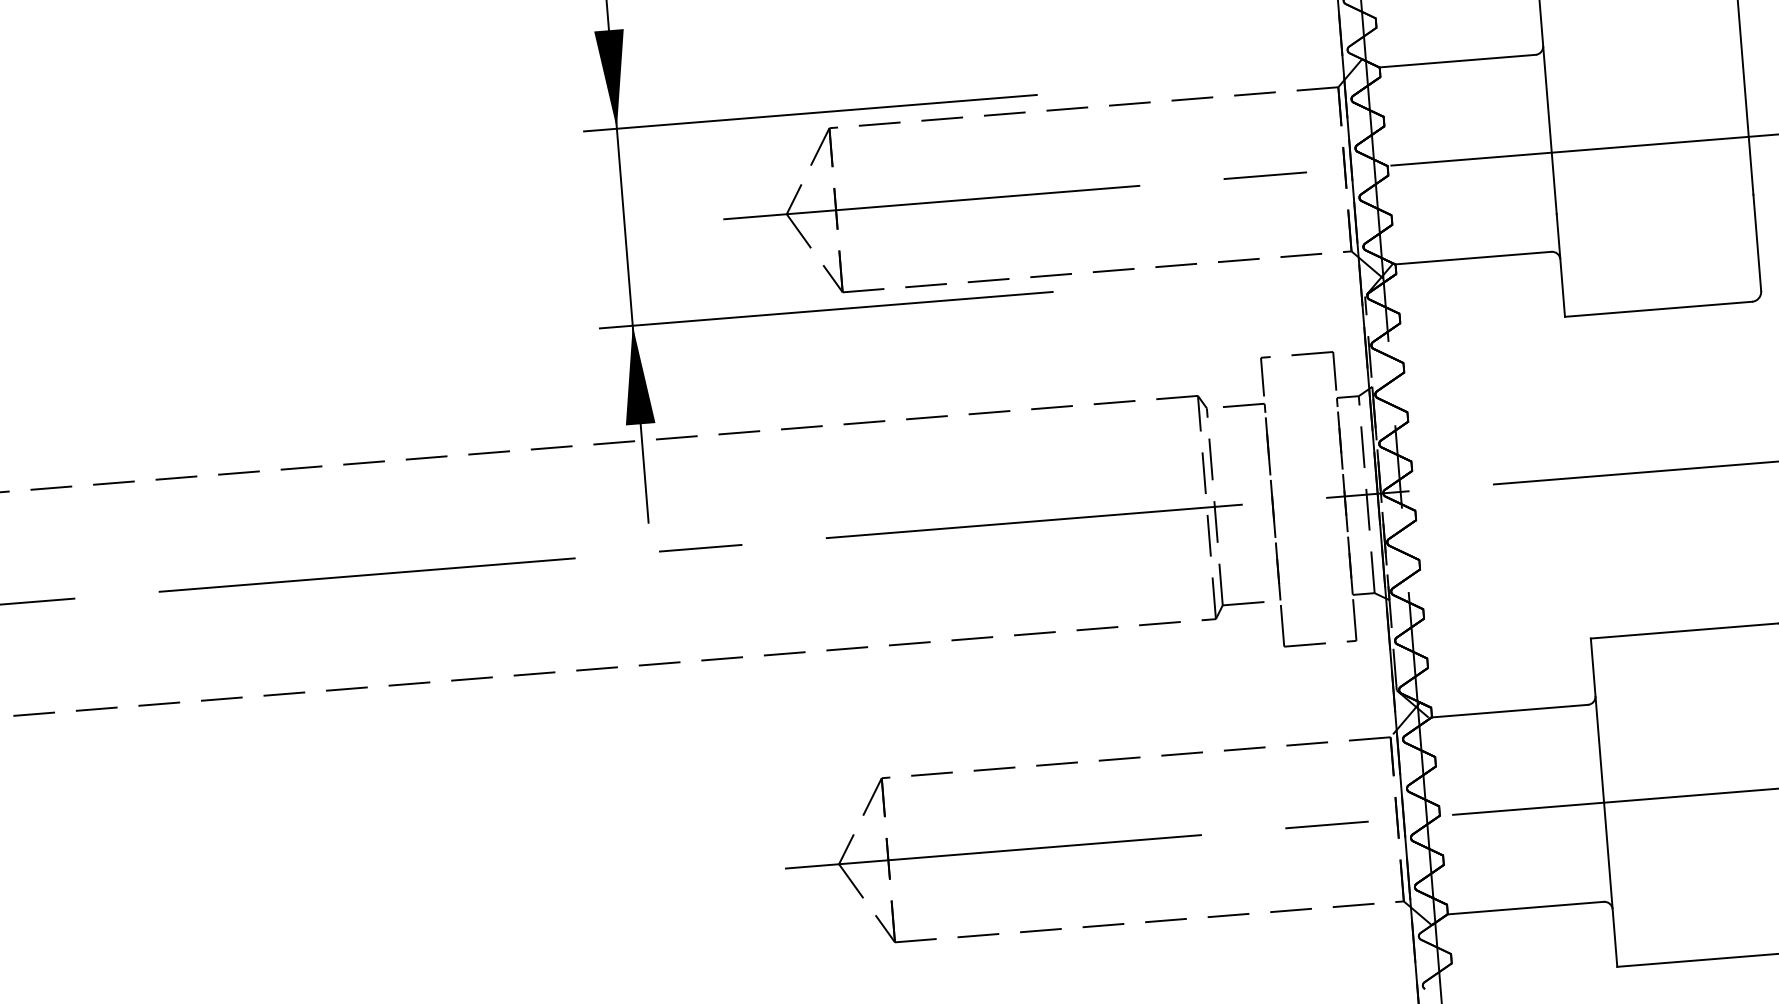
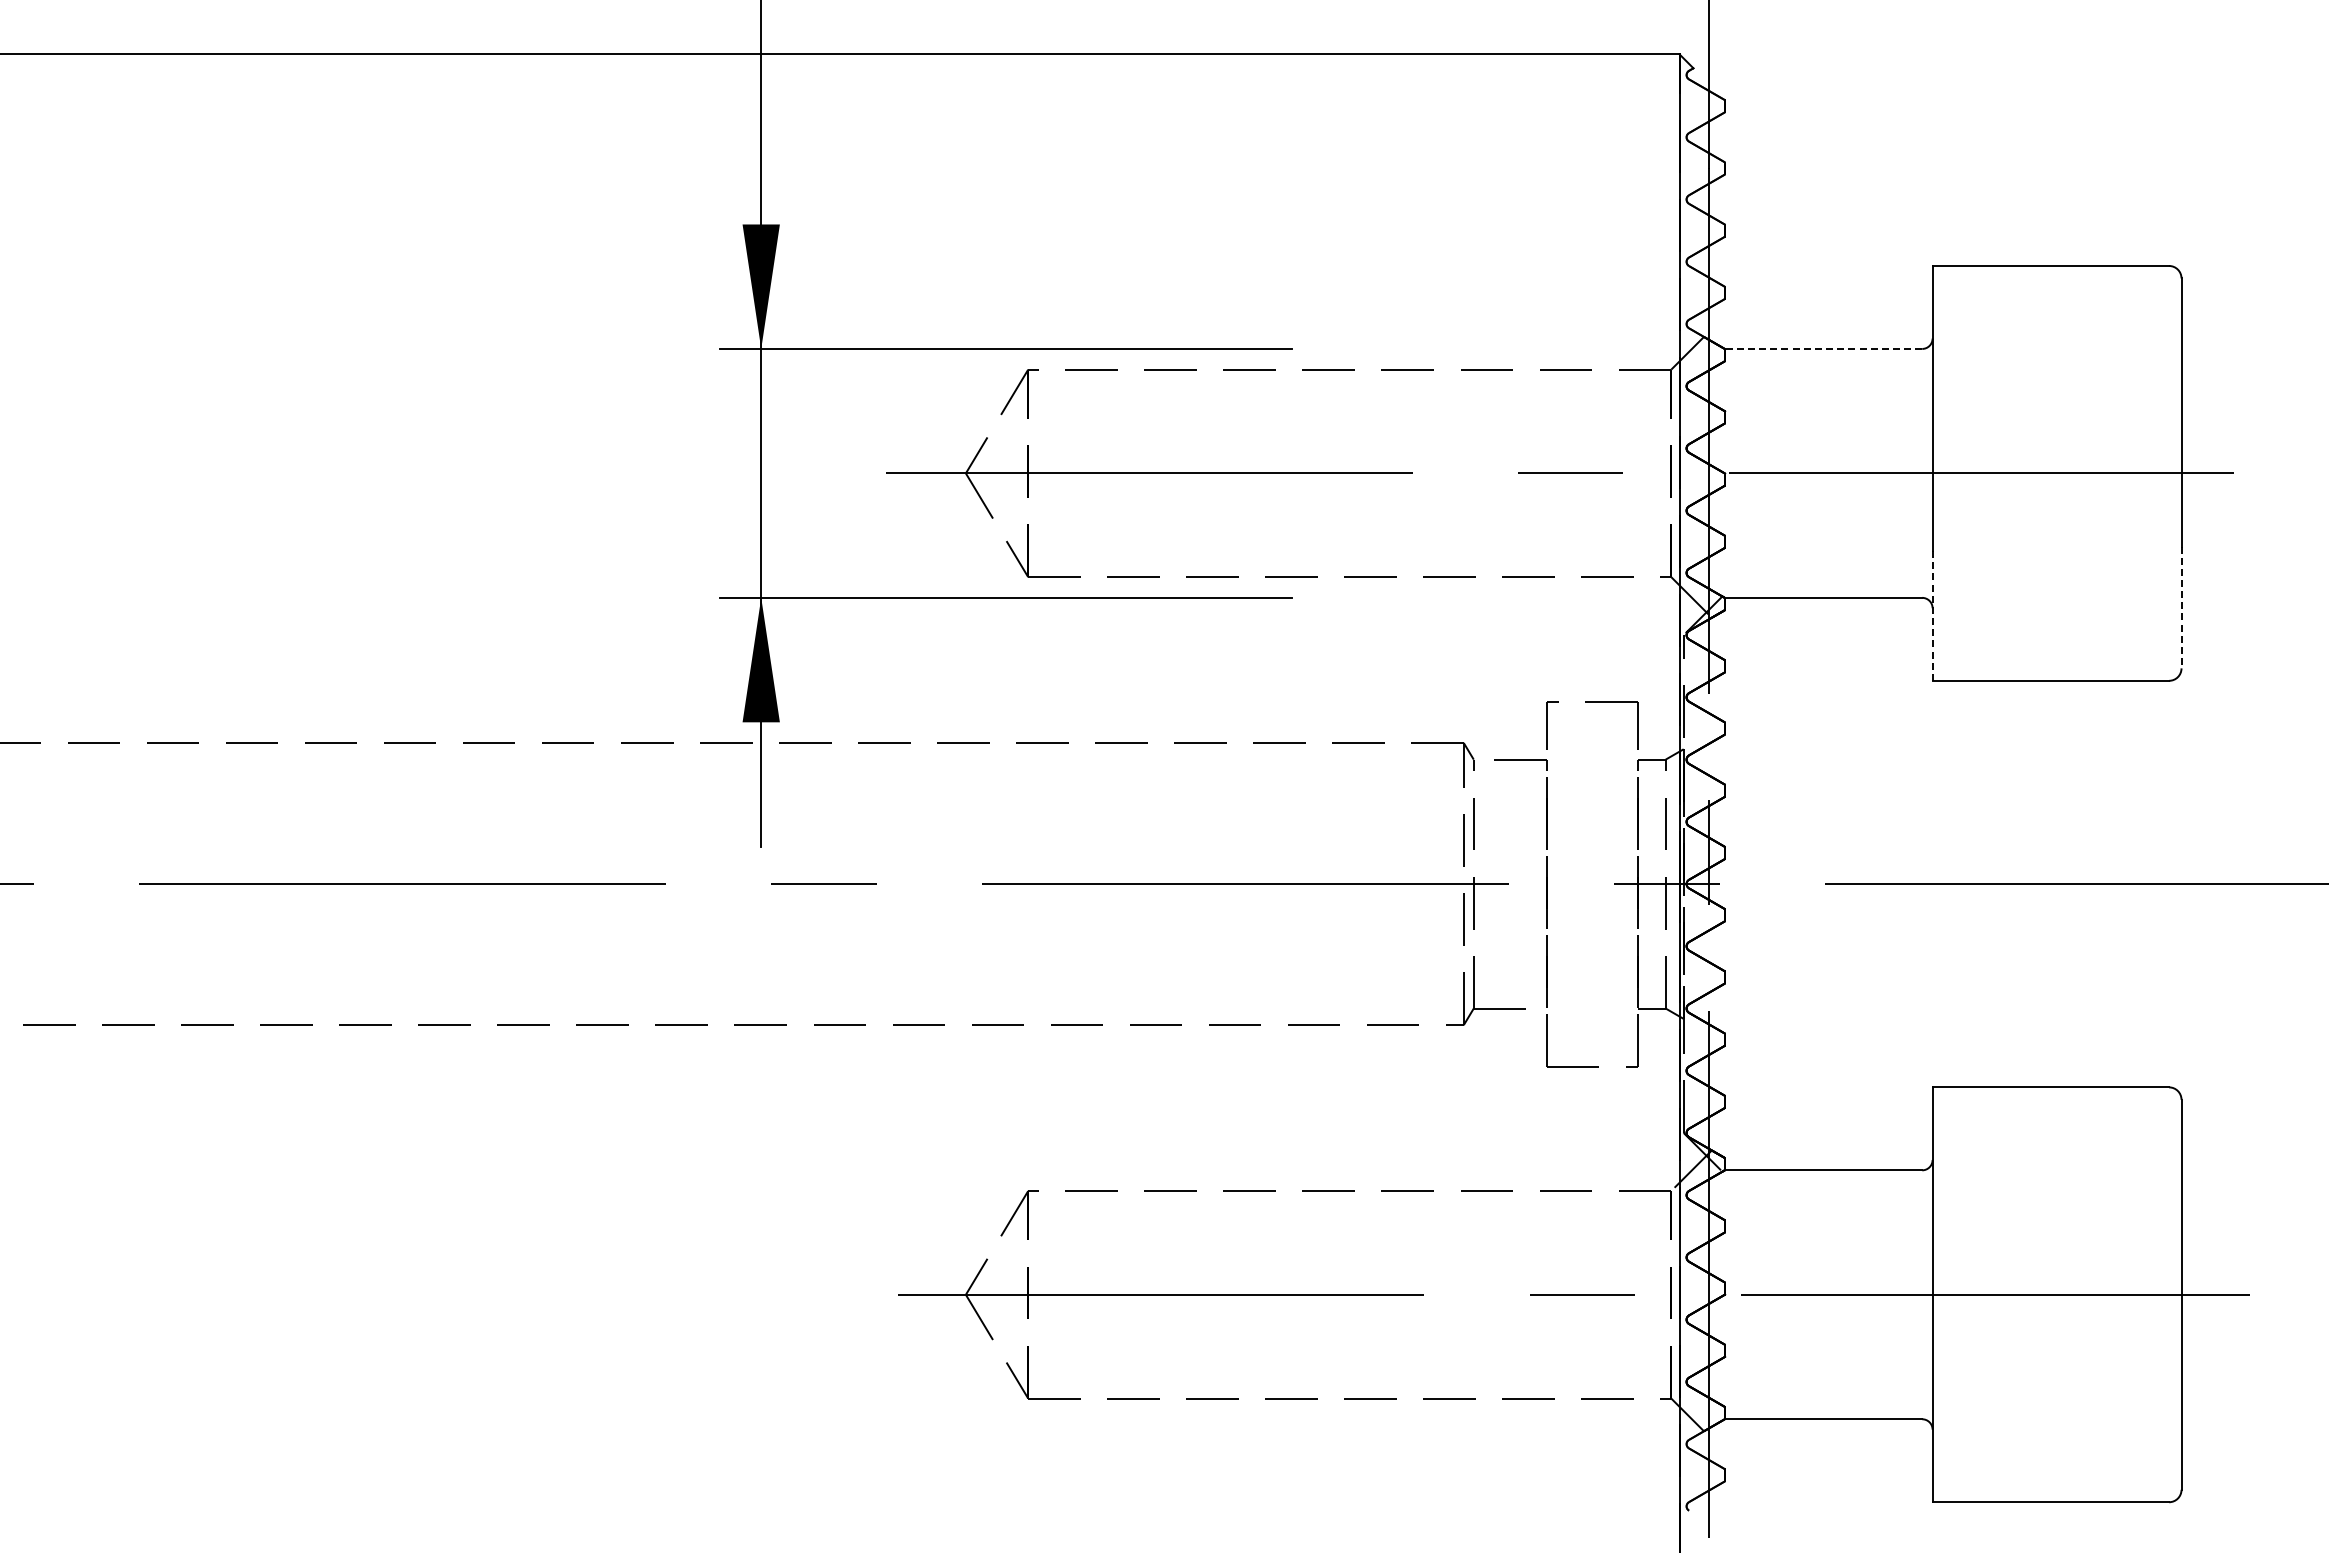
line: (1457, 60) -> (1823, 348), solid -> dashed
line: (1757, 242) -> (2181, 607), solid -> dashed
line: (1560, 265) -> (1932, 616), solid -> dashed

